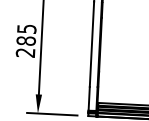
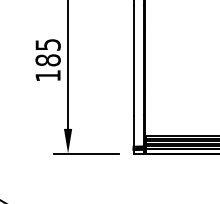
text: (25, 52) -> (47, 75), 285 -> 185

